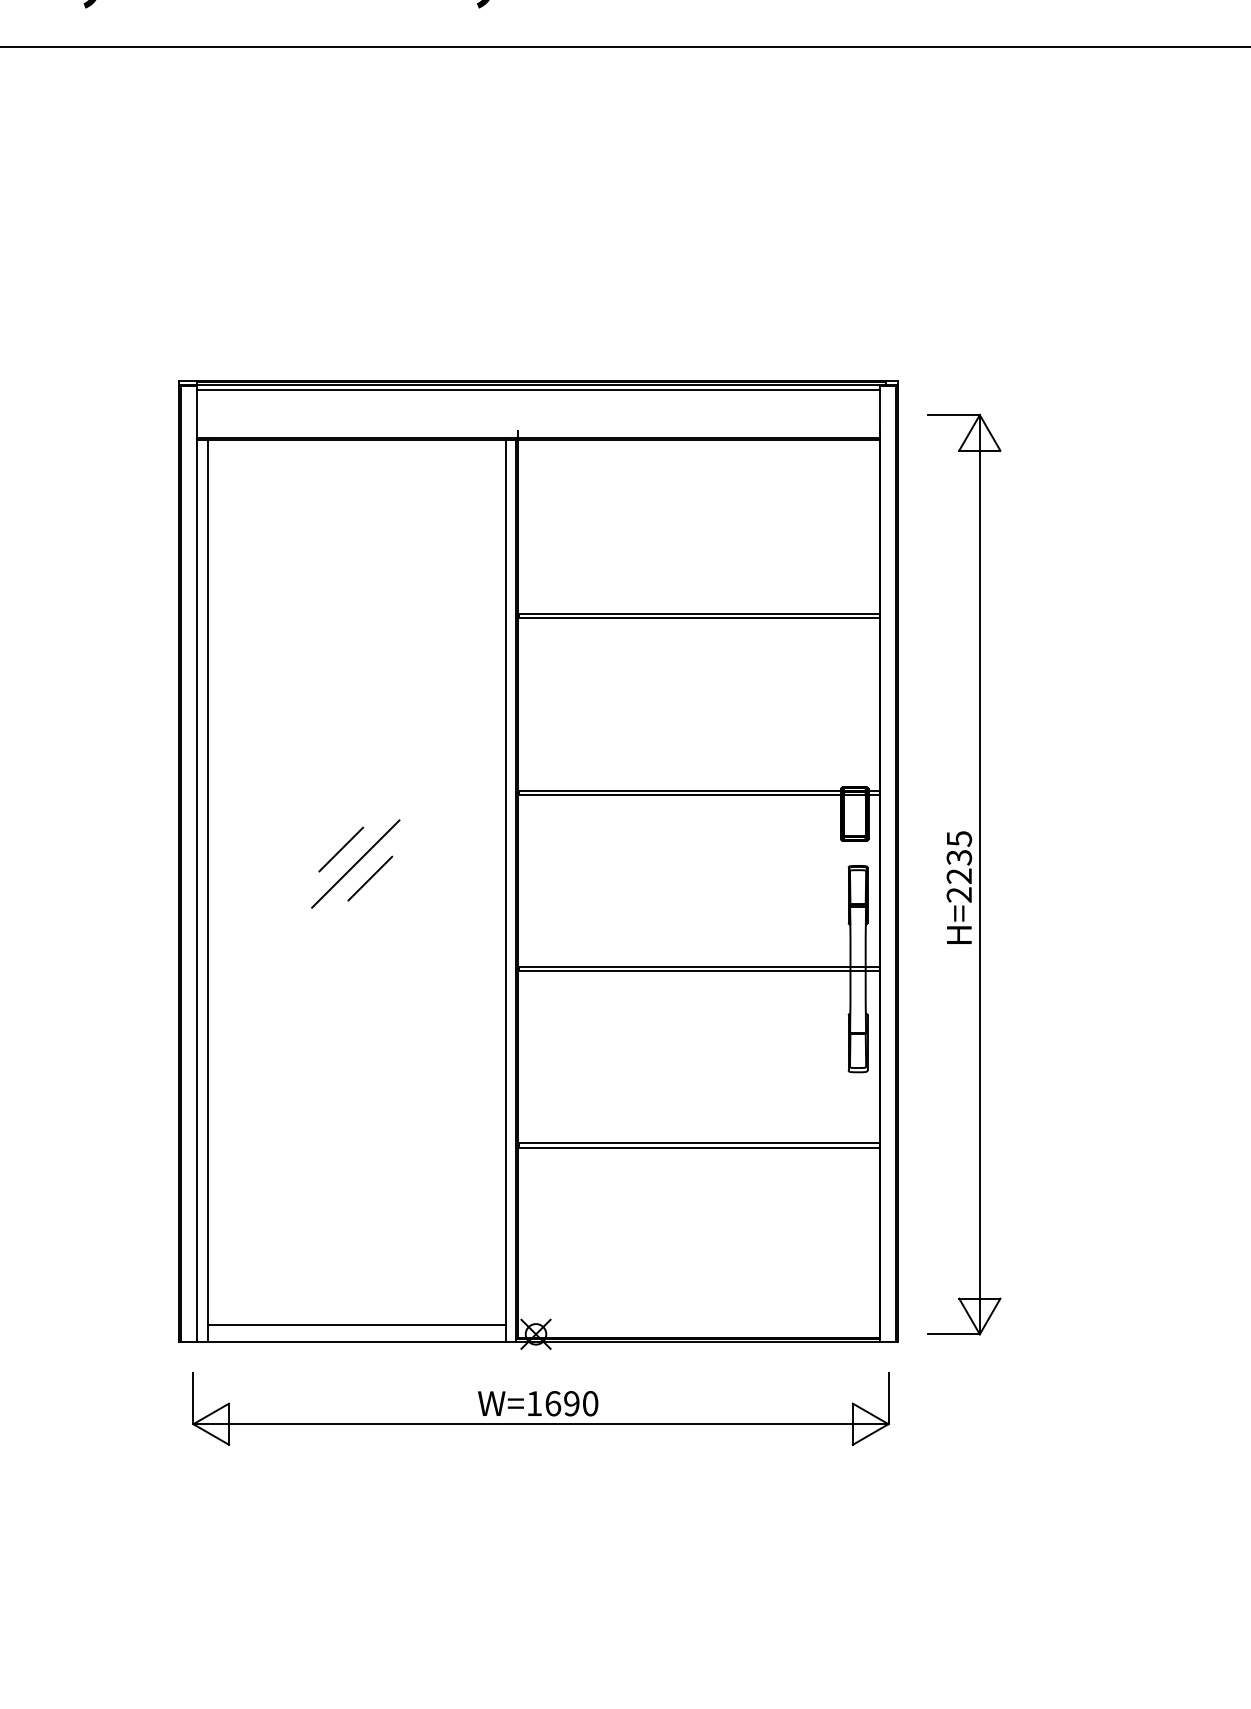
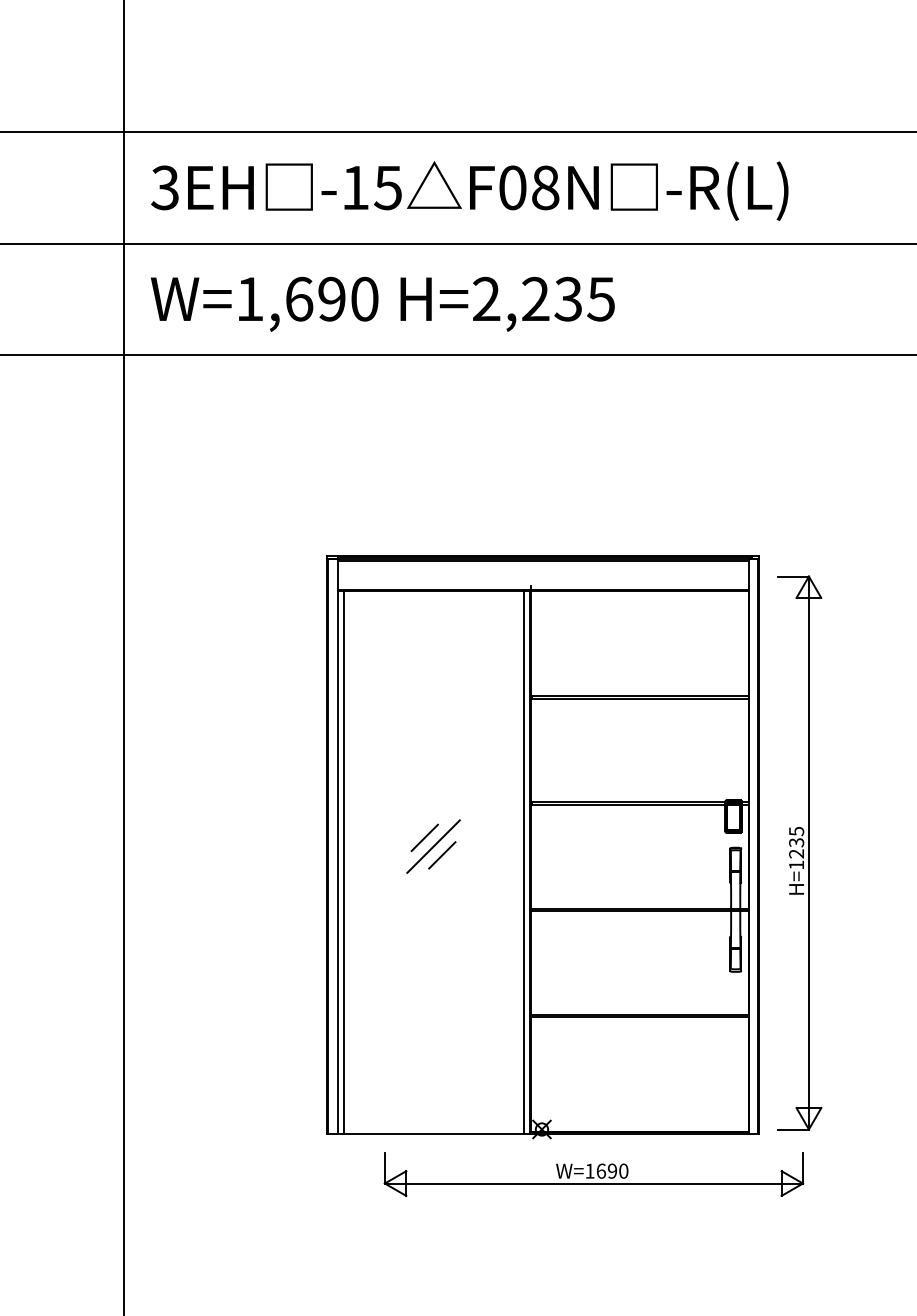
text: (959, 893) -> (796, 864), H=2235 -> H=1235
line: (355, 1326) -> (433, 1124), removed
part: (540, 1409) -> (593, 1174), moved

